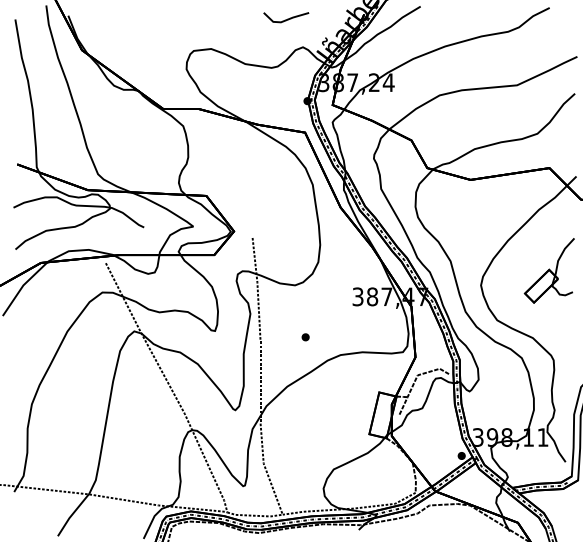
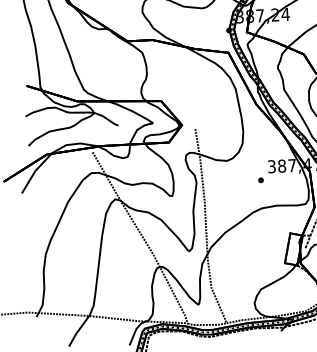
part: (305, 337) -> (260, 180), moved

